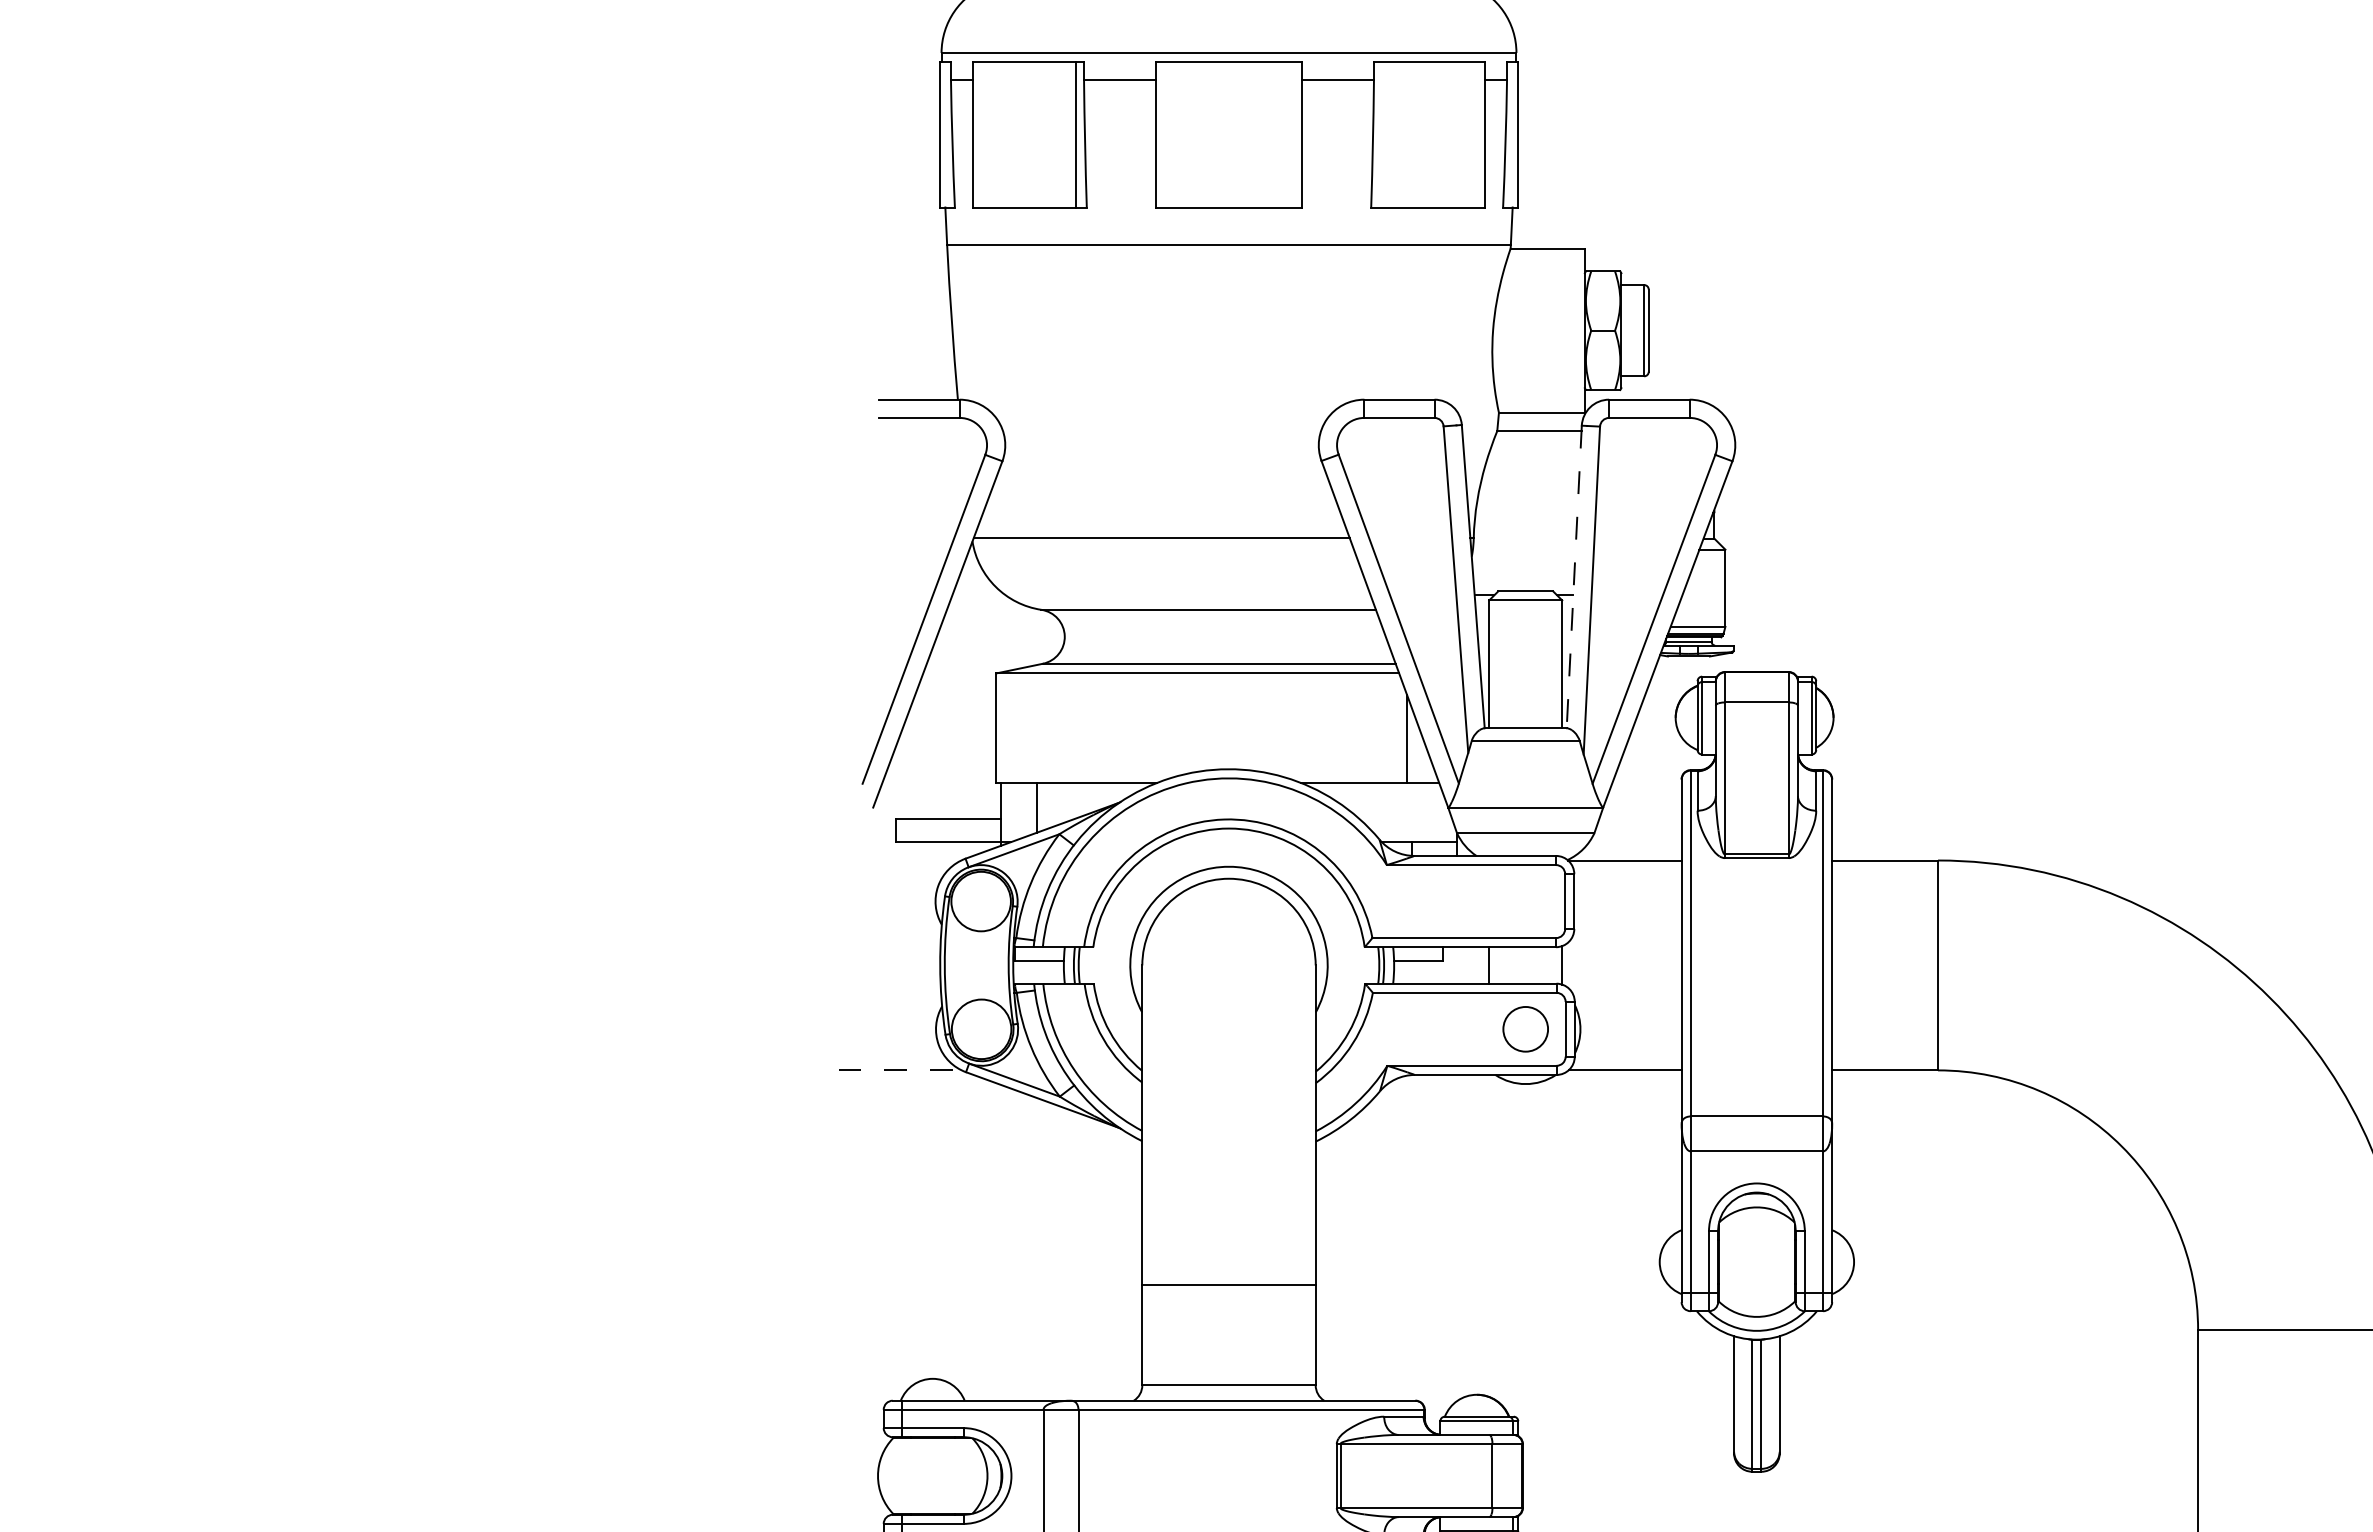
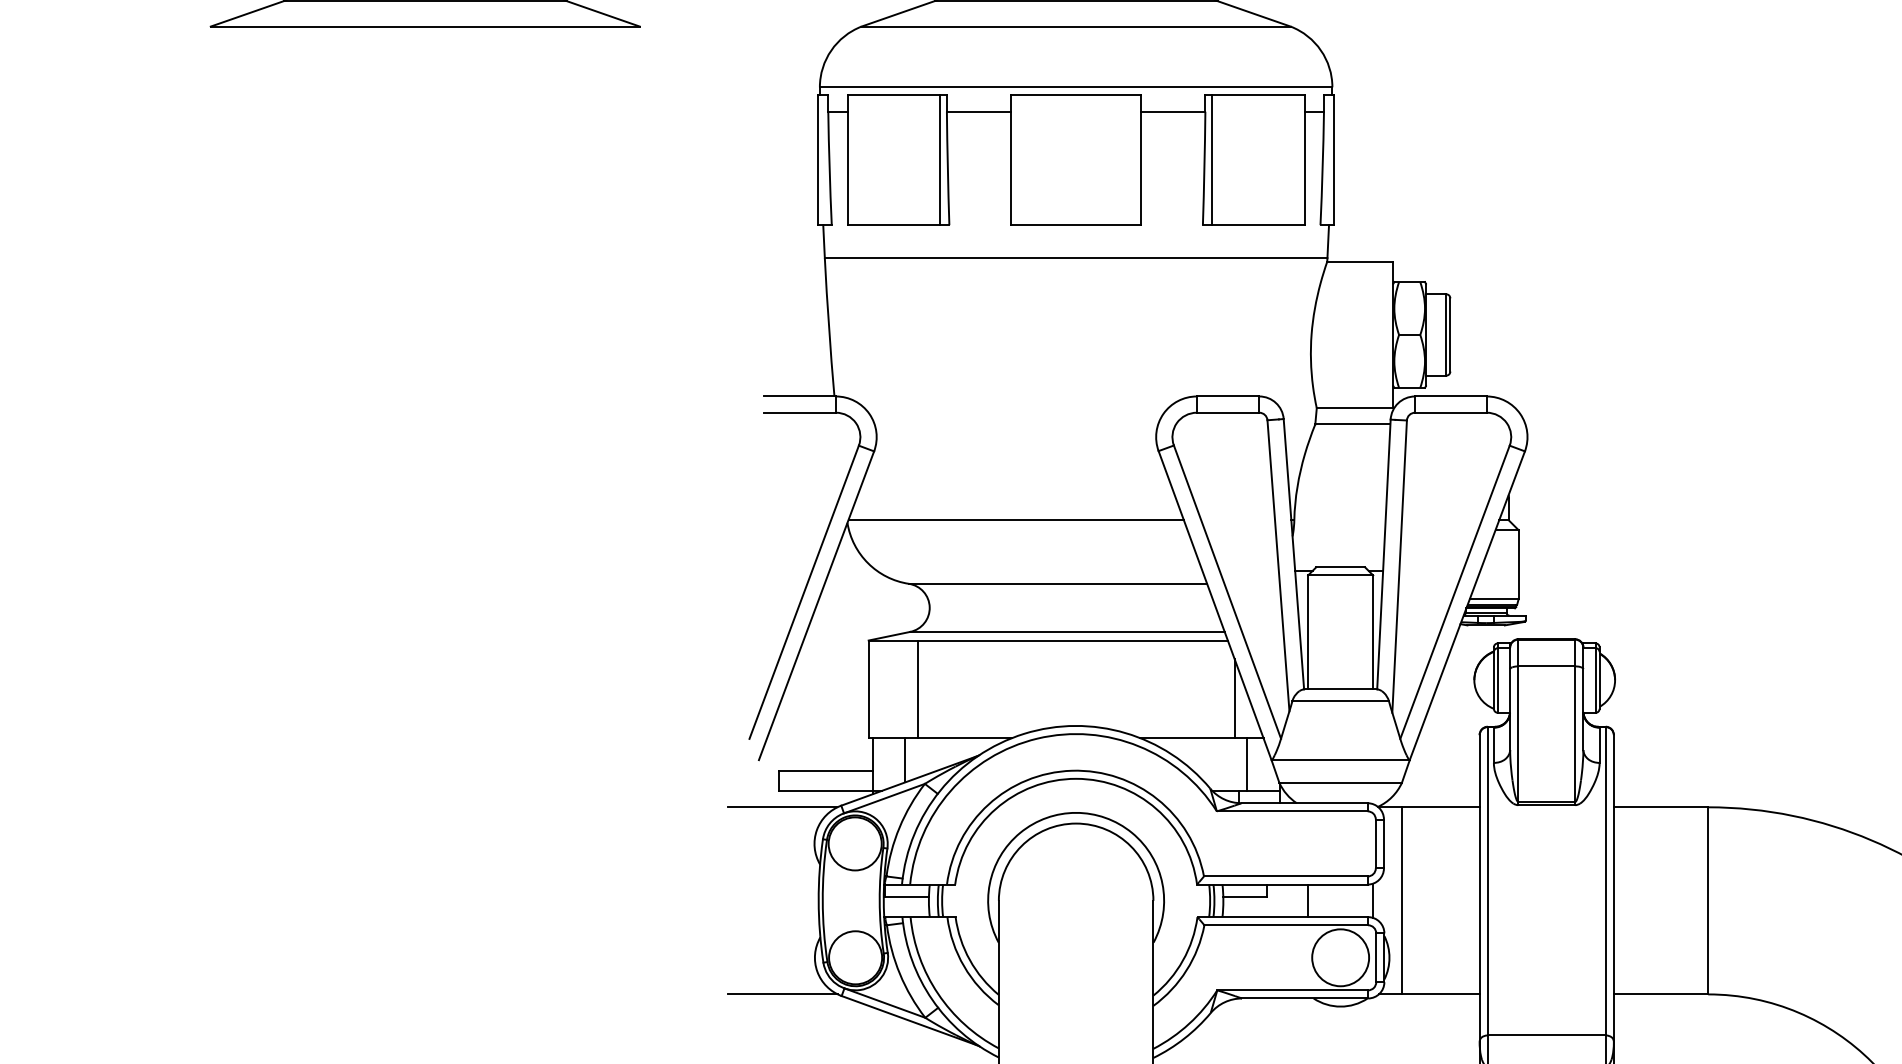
line: (1381, 134) -> (1212, 160), added
line: (1574, 577) -> (1384, 555), dashed -> solid
line: (1051, 727) -> (917, 688), added
line: (1420, 812) -> (1246, 764), added
line: (899, 860) -> (782, 807), added
line: (1594, 965) -> (1401, 900), added
circle: (1525, 1029) -> (1340, 957), size x1.43
line: (900, 1070) -> (783, 994), dashed -> solid

